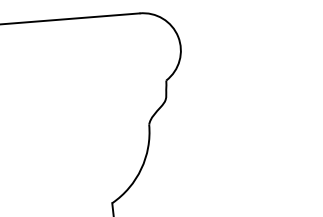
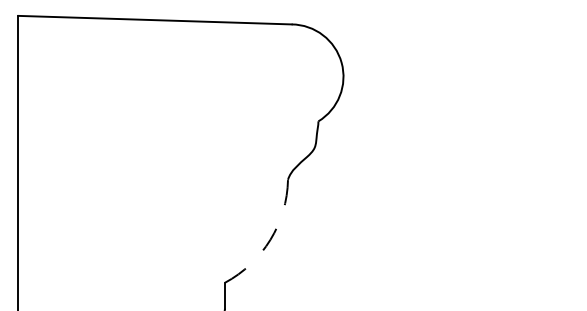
arc: (141, 168) -> (270, 239), solid -> dashed

